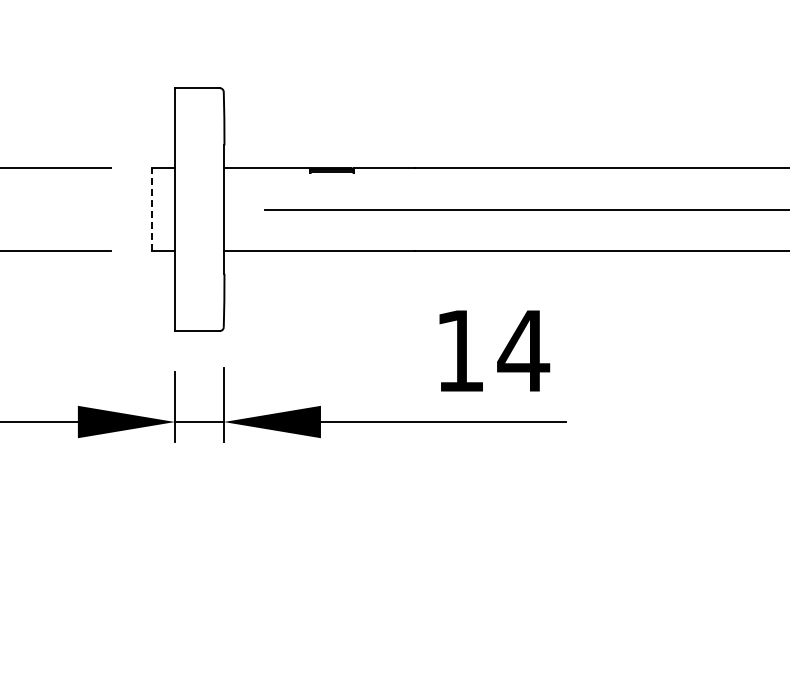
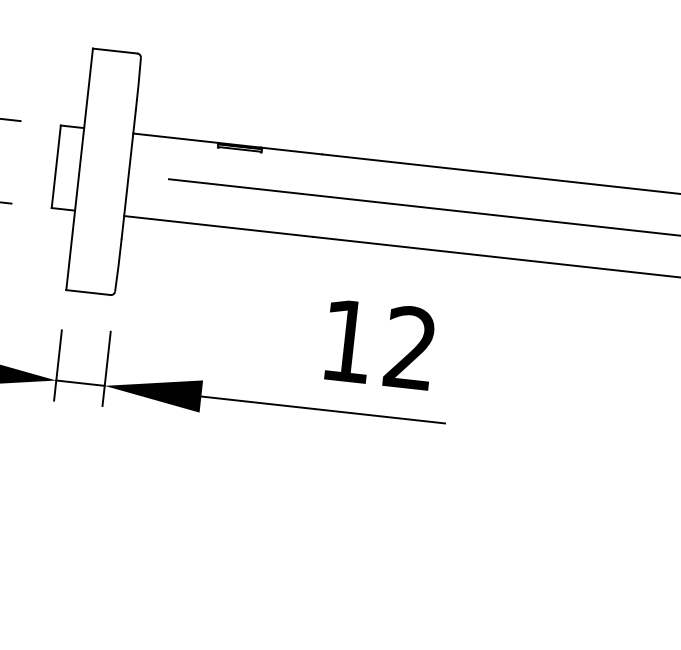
line: (151, 209) -> (56, 166), dashed -> solid
text: (523, 350) -> (410, 347), 14 -> 12

